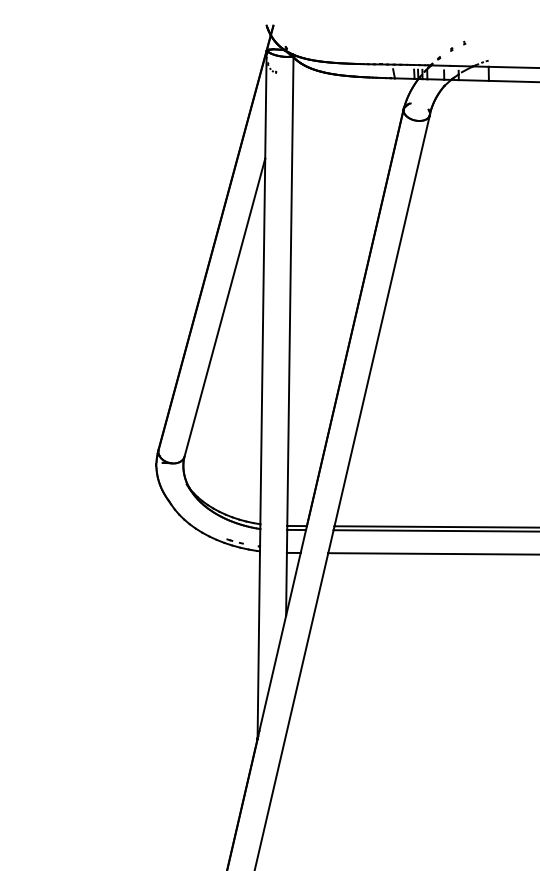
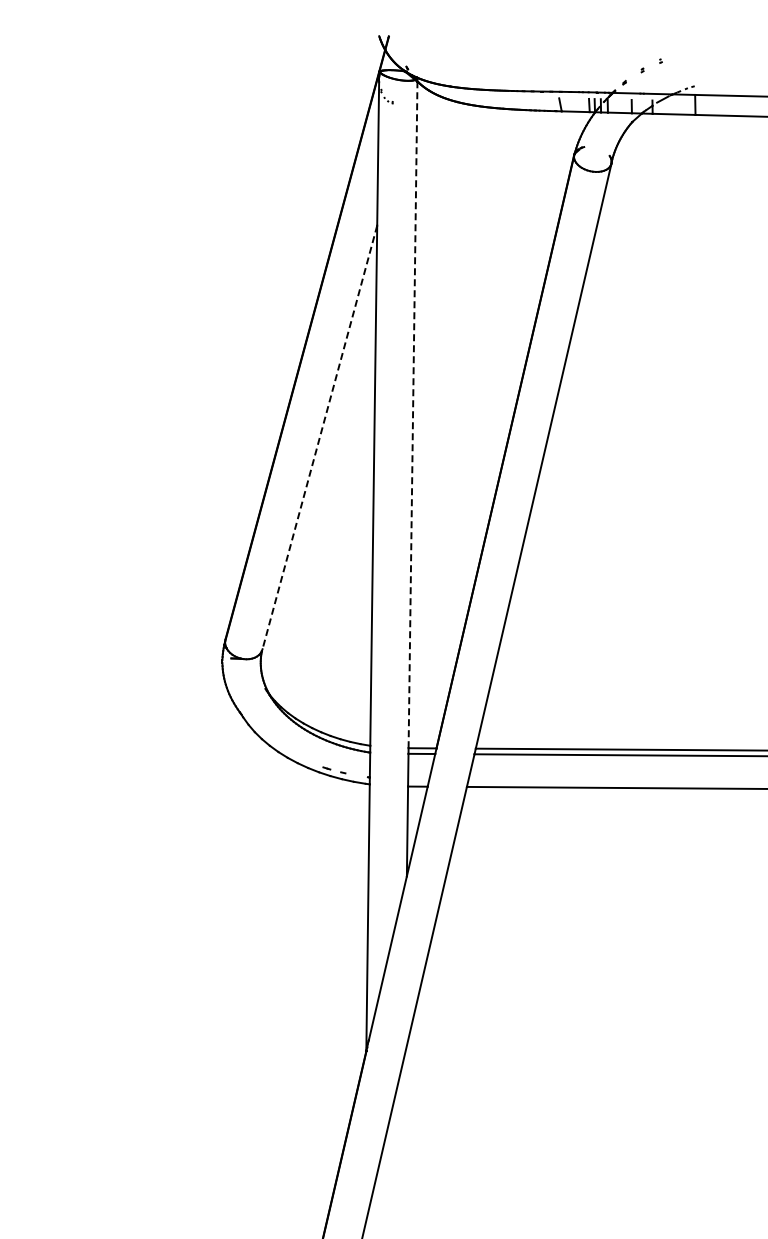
line: (290, 291) -> (413, 414), solid -> dashed
line: (224, 307) -> (319, 437), solid -> dashed

